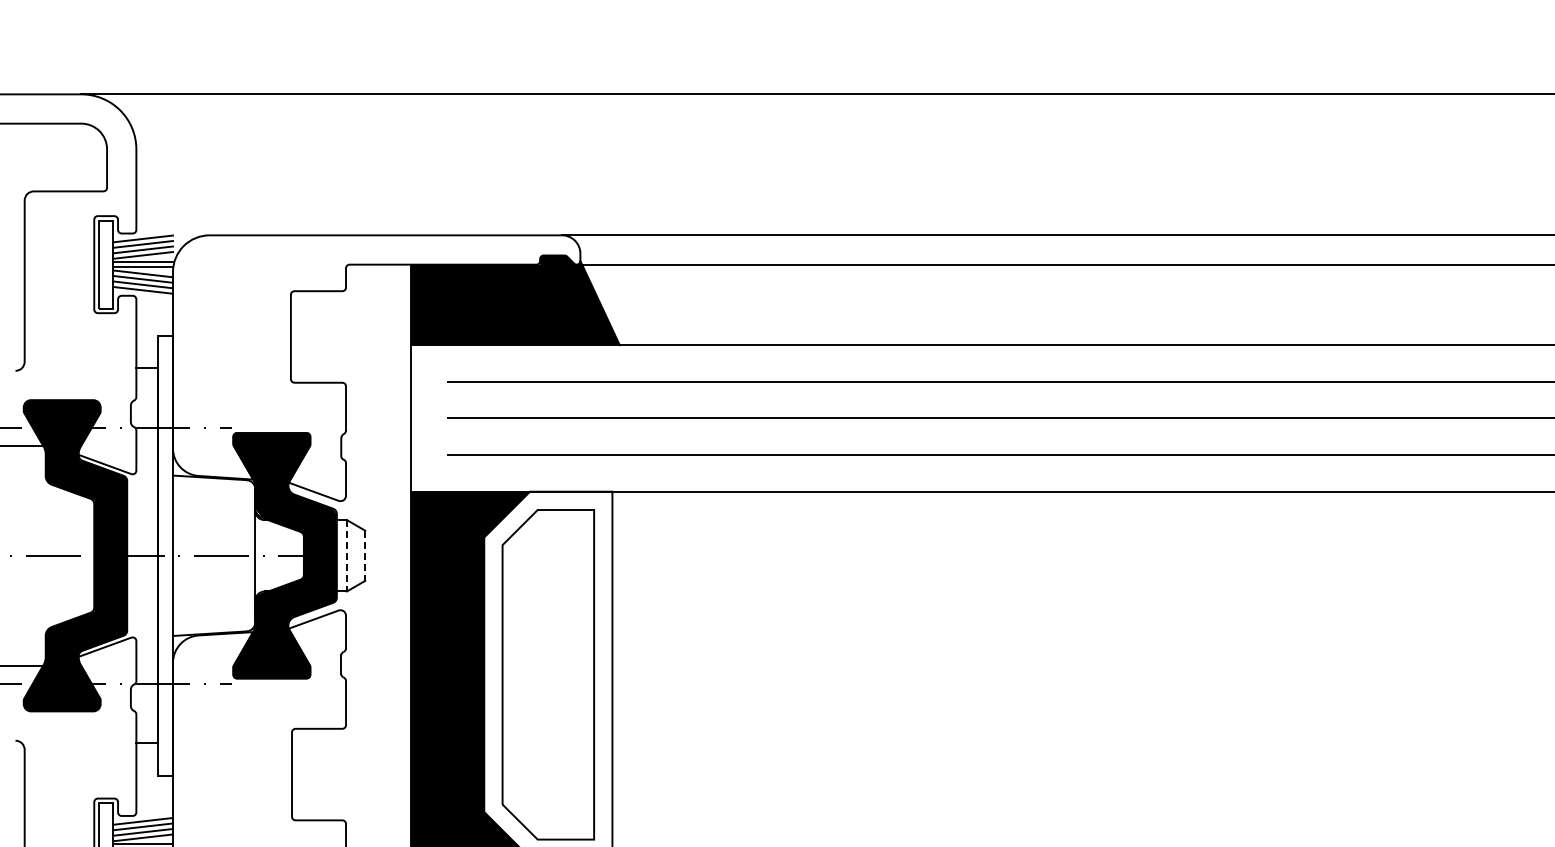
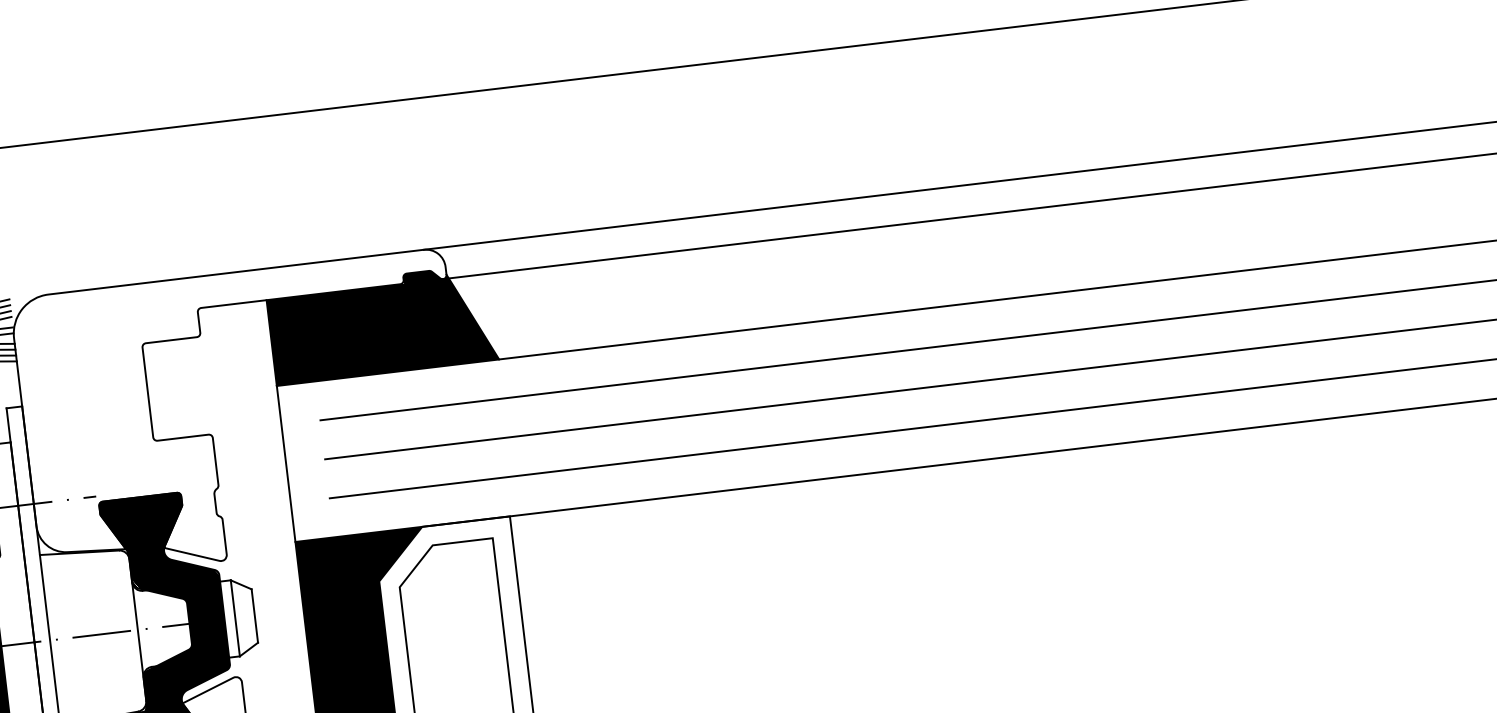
line: (346, 555) -> (234, 618), dashed -> solid
line: (365, 556) -> (255, 616), dashed -> solid

